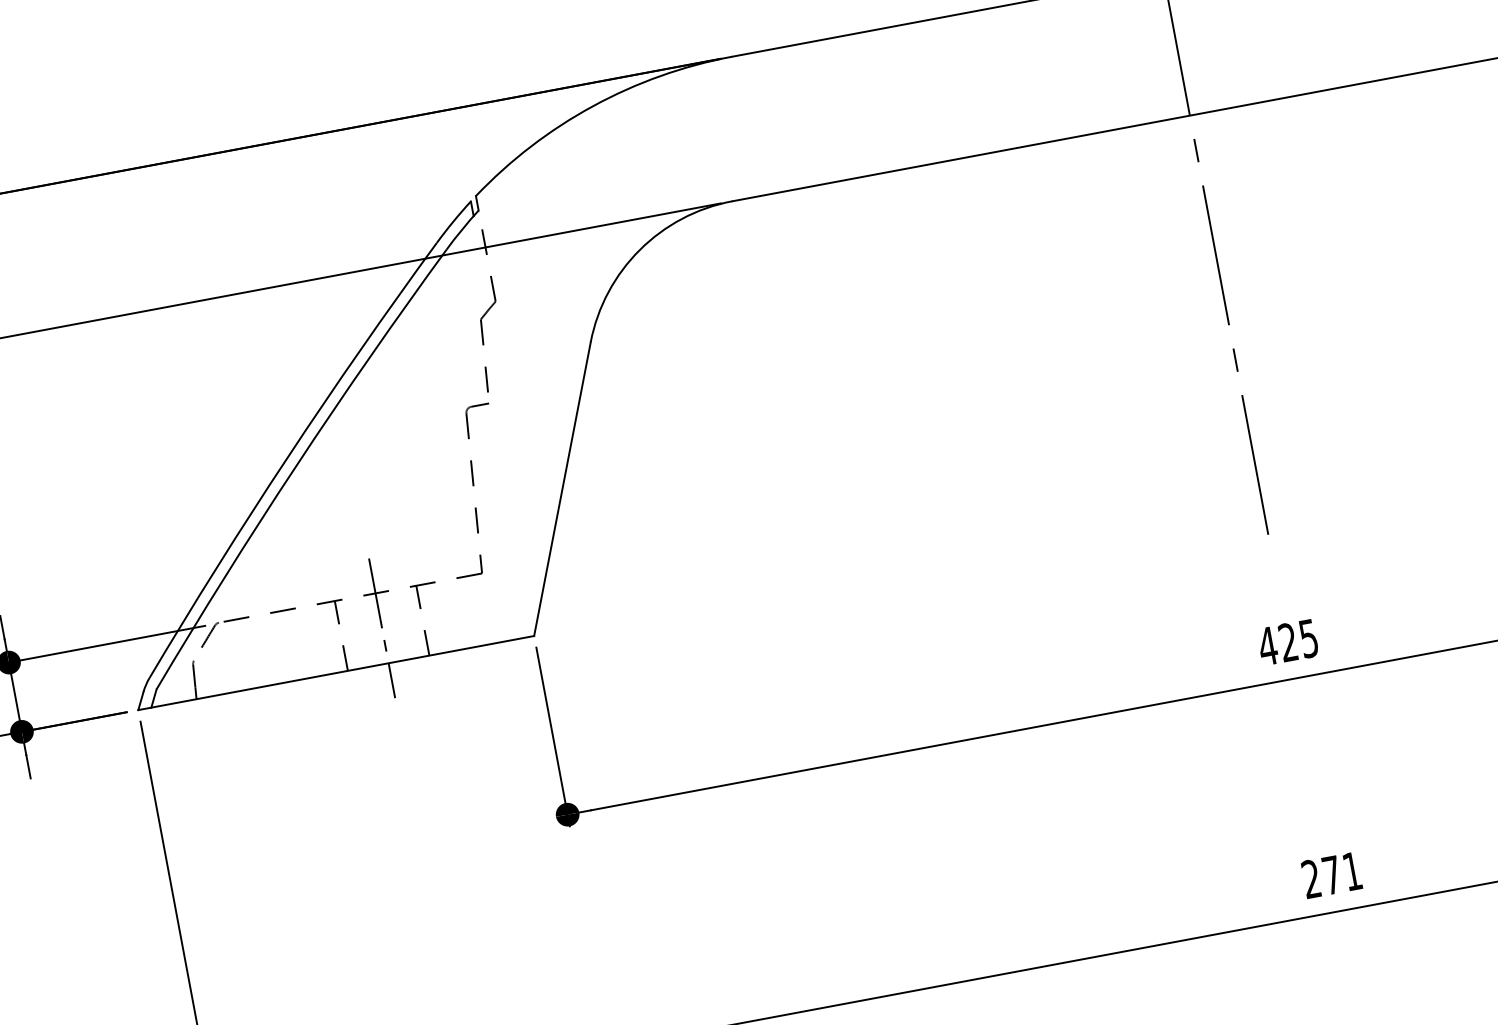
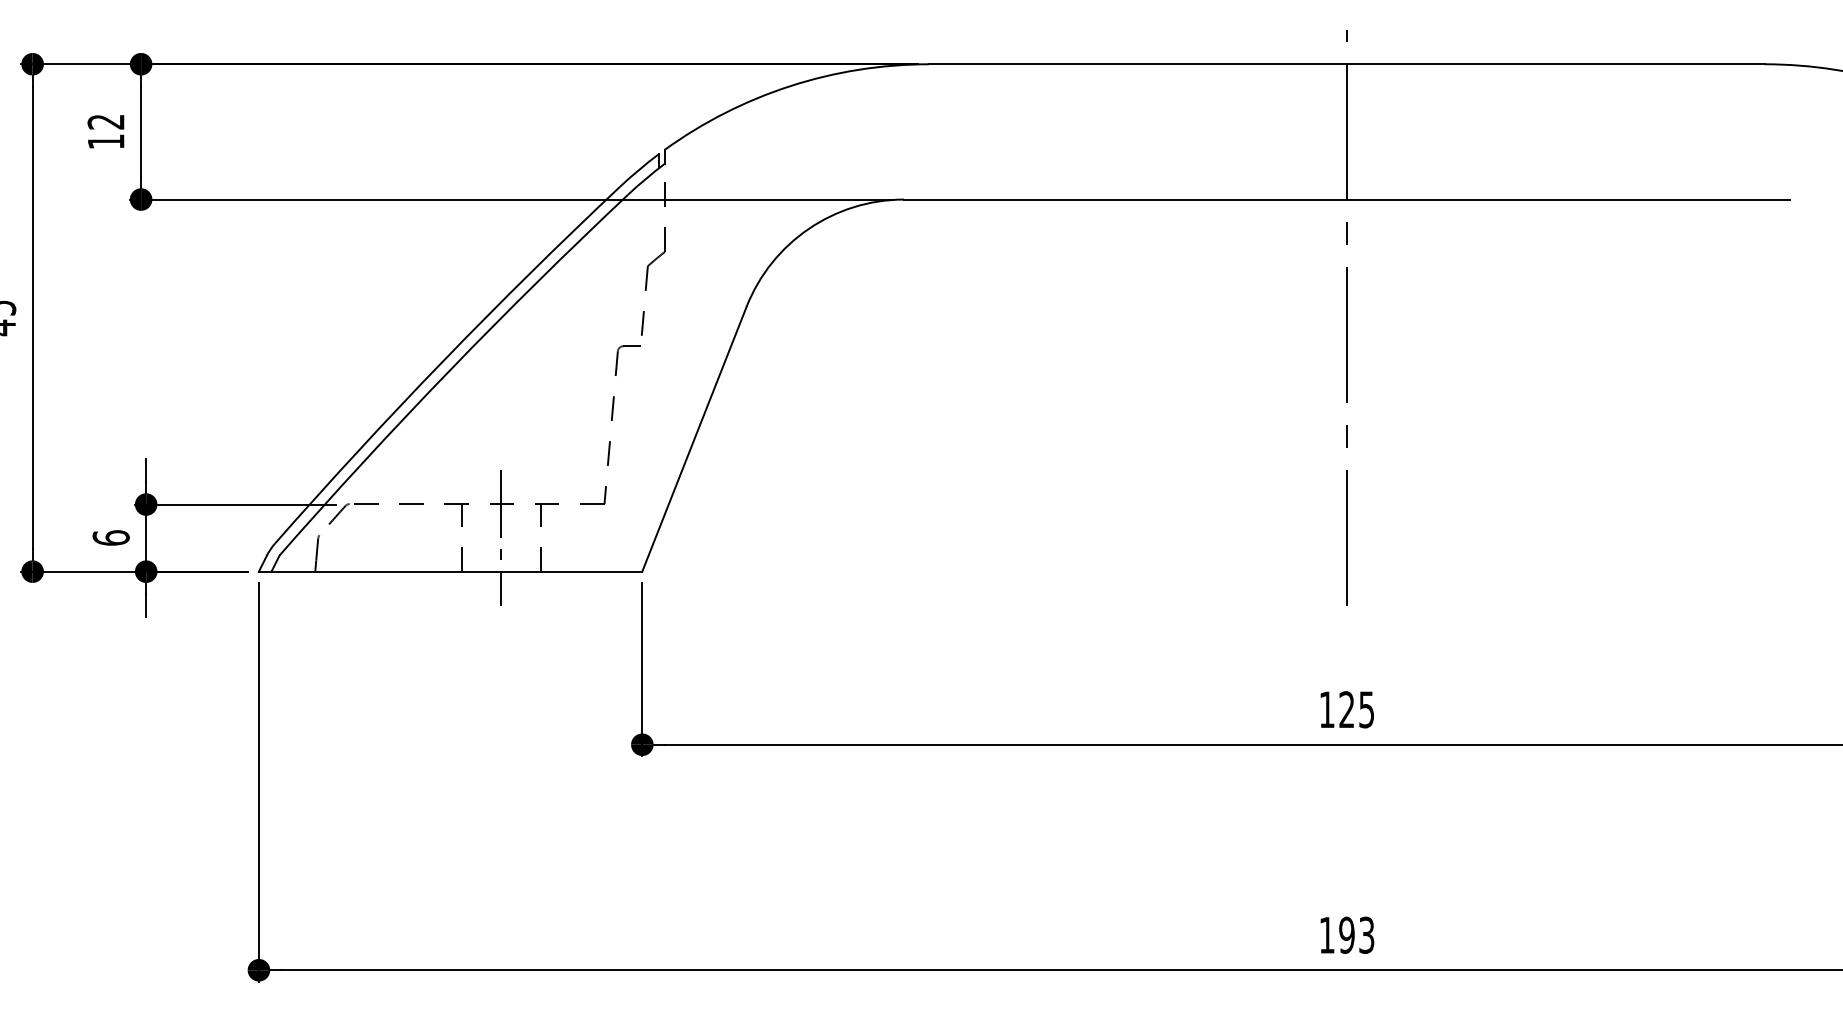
text: (1267, 646) -> (1326, 709), 425 -> 125
text: (1331, 874) -> (1346, 934), 271 -> 193

